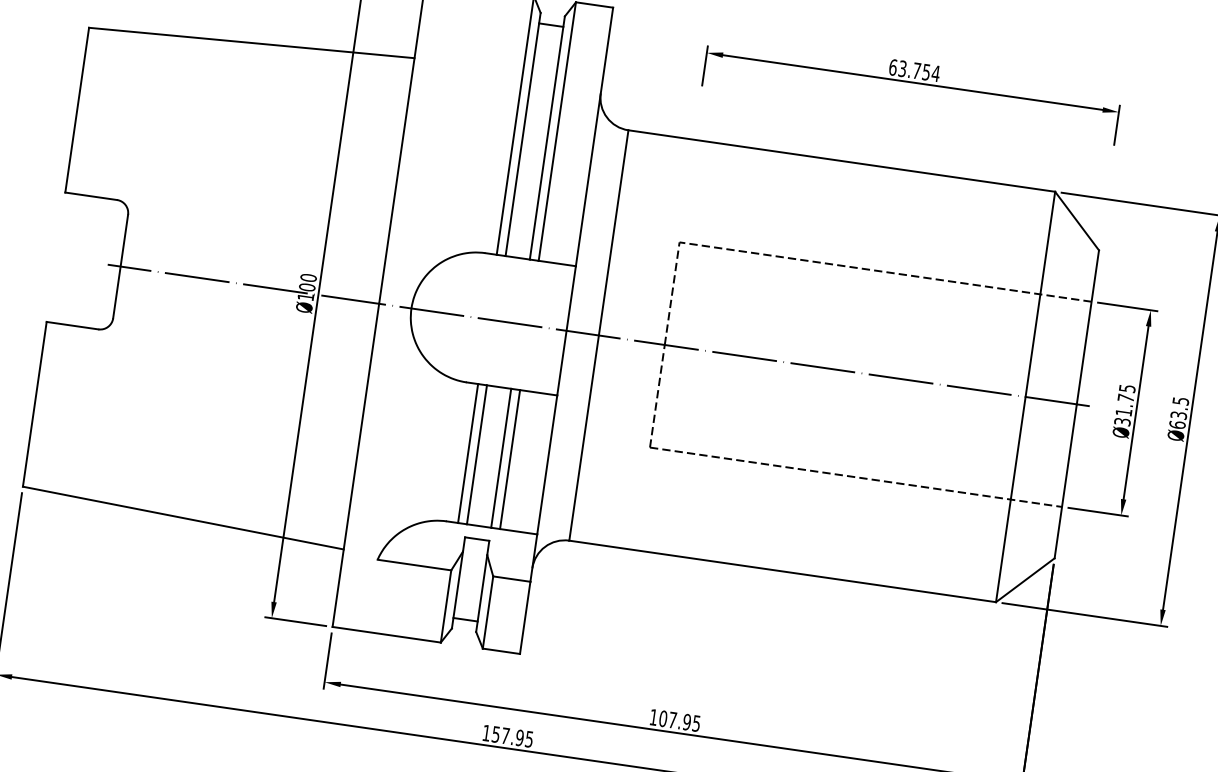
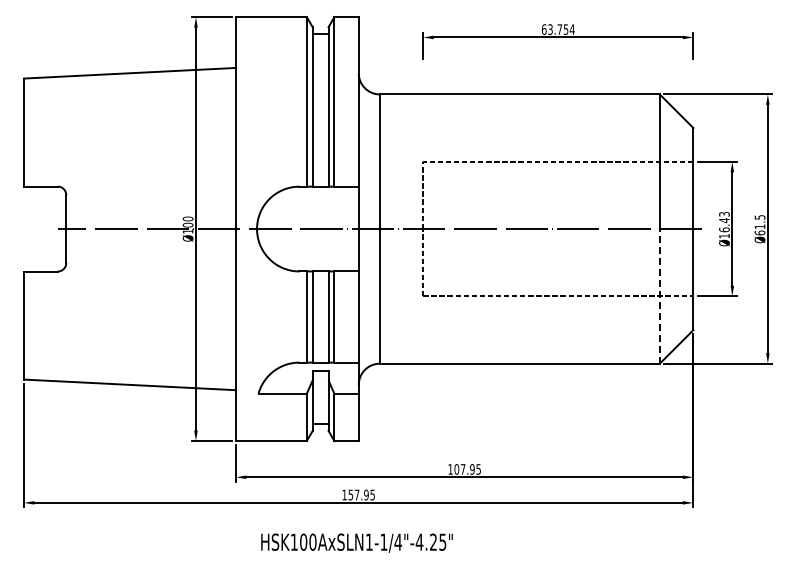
text: (1124, 405) -> (724, 225), Ø31.75 -> Ø16.43
text: (1178, 414) -> (759, 226), Ø63.5 -> Ø61.5
line: (1010, 498) -> (659, 295), solid -> dashed

